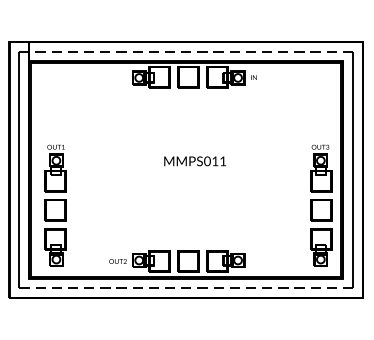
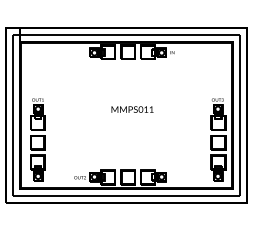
line: (184, 52) -> (125, 35), dashed -> solid
line: (186, 287) -> (126, 195), dashed -> solid

